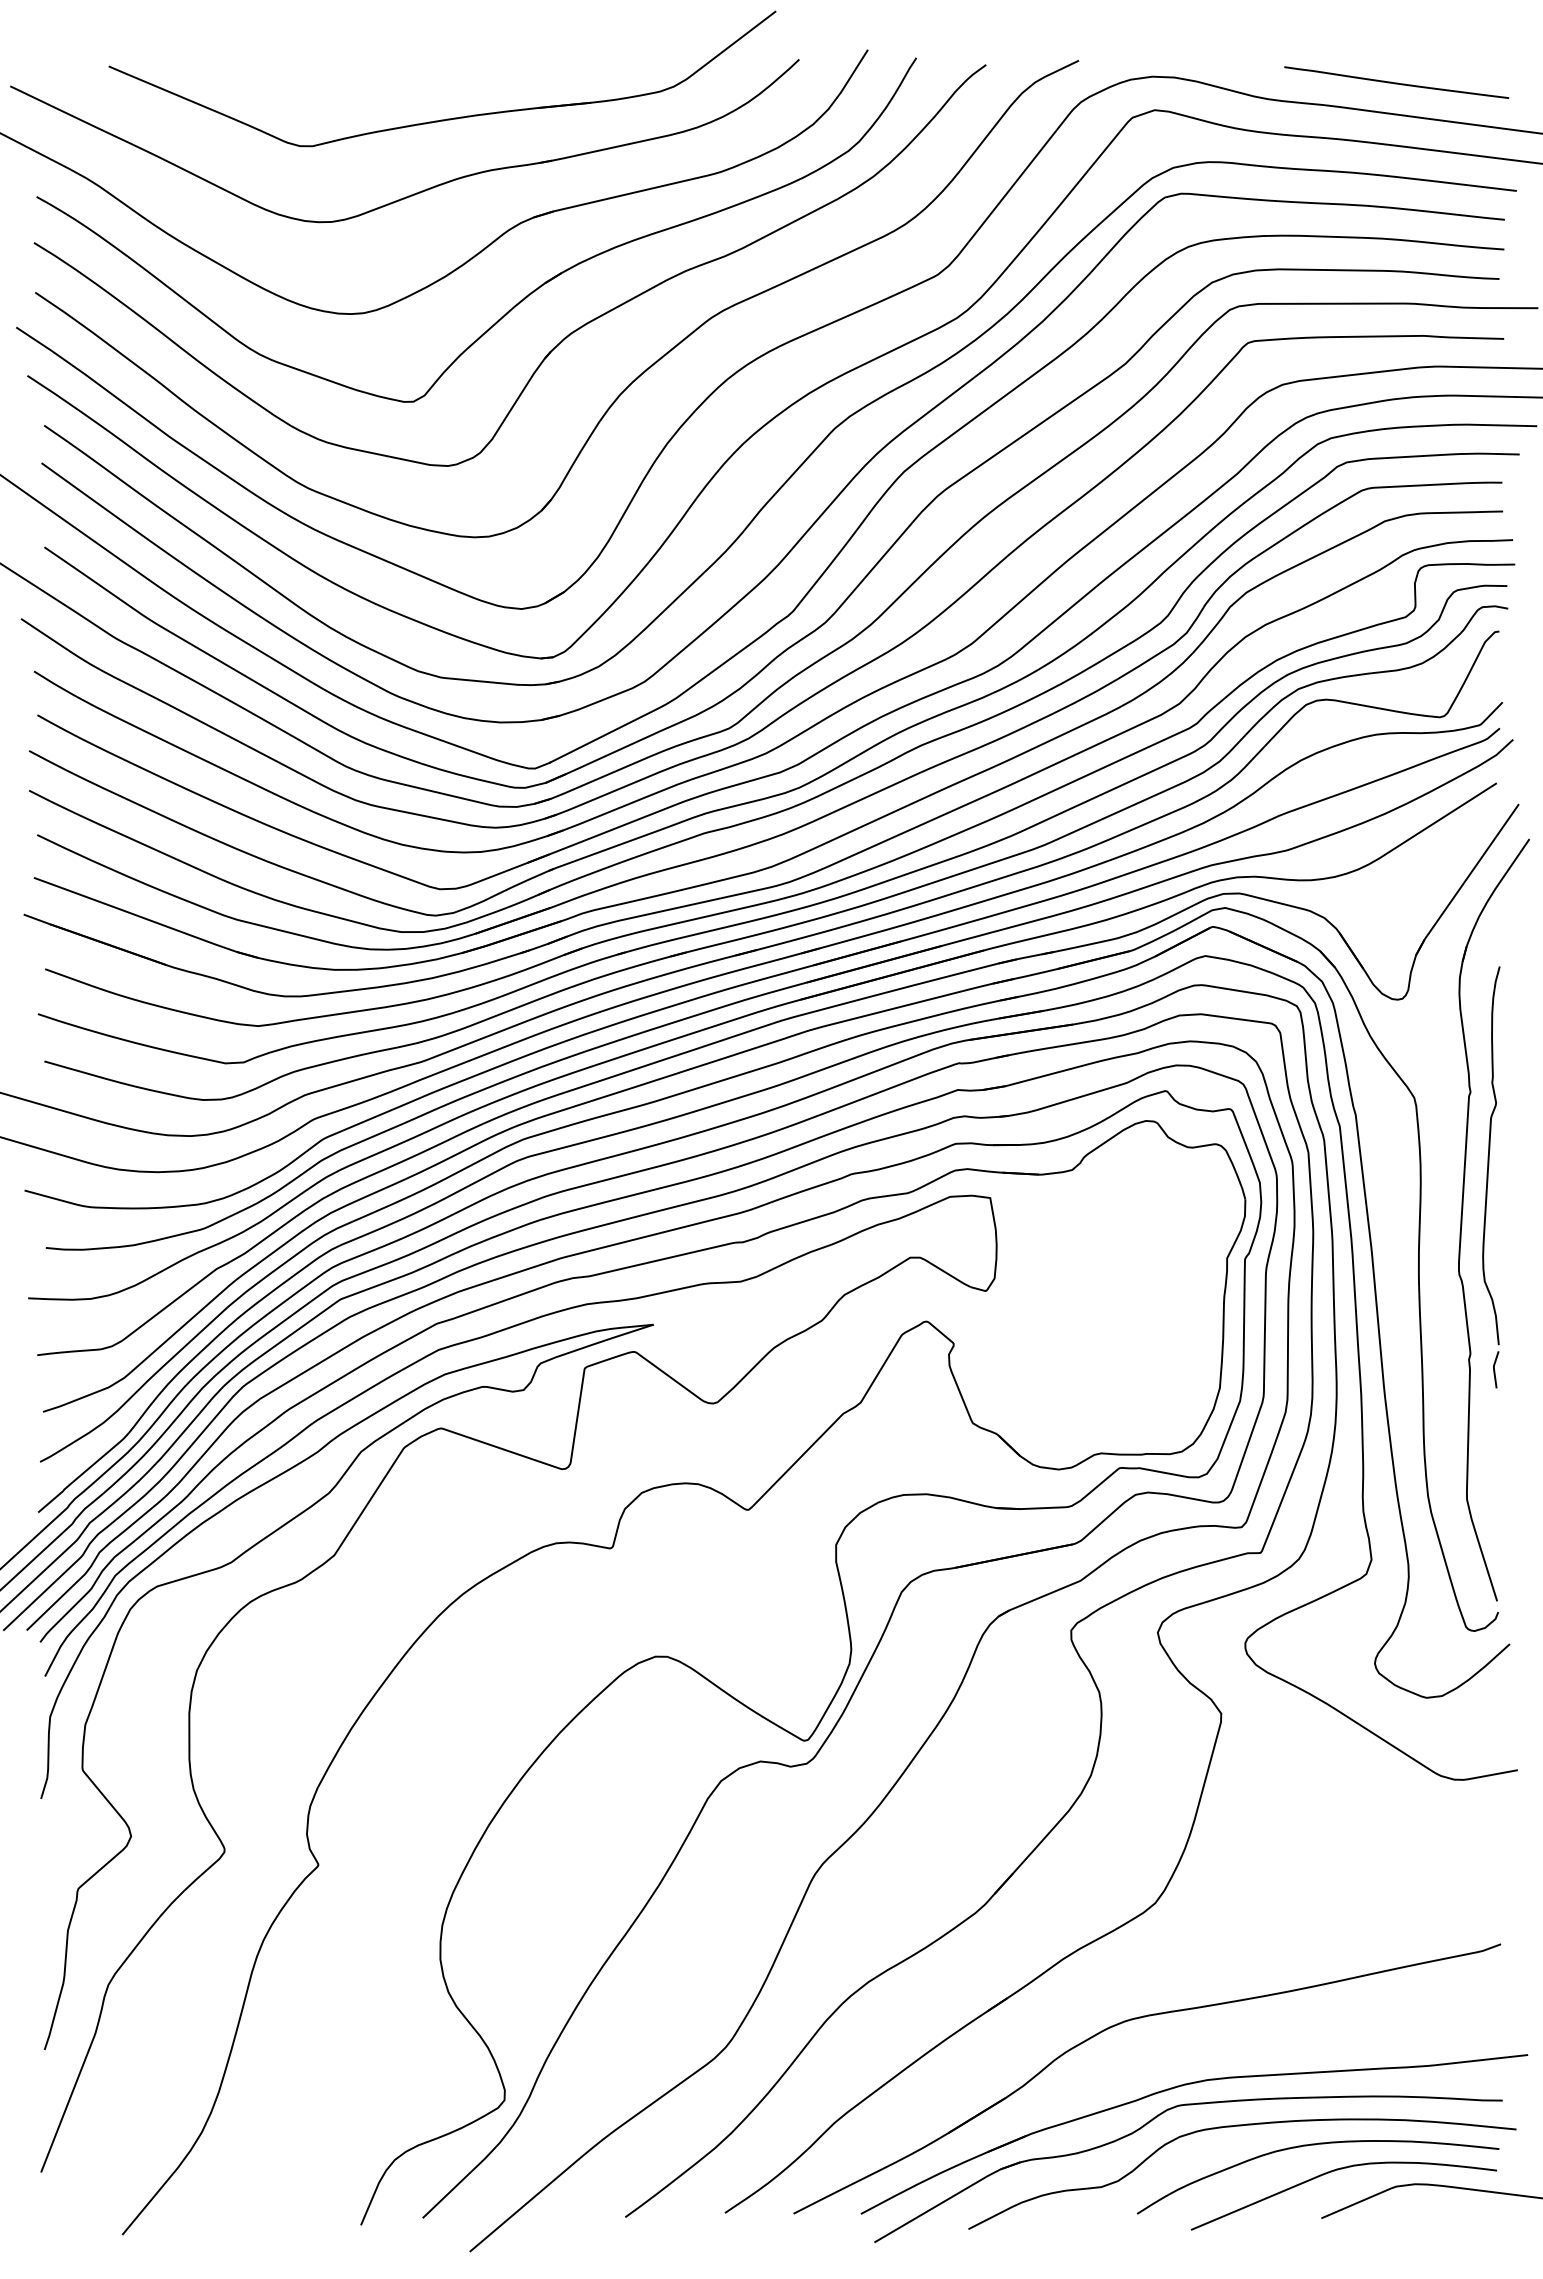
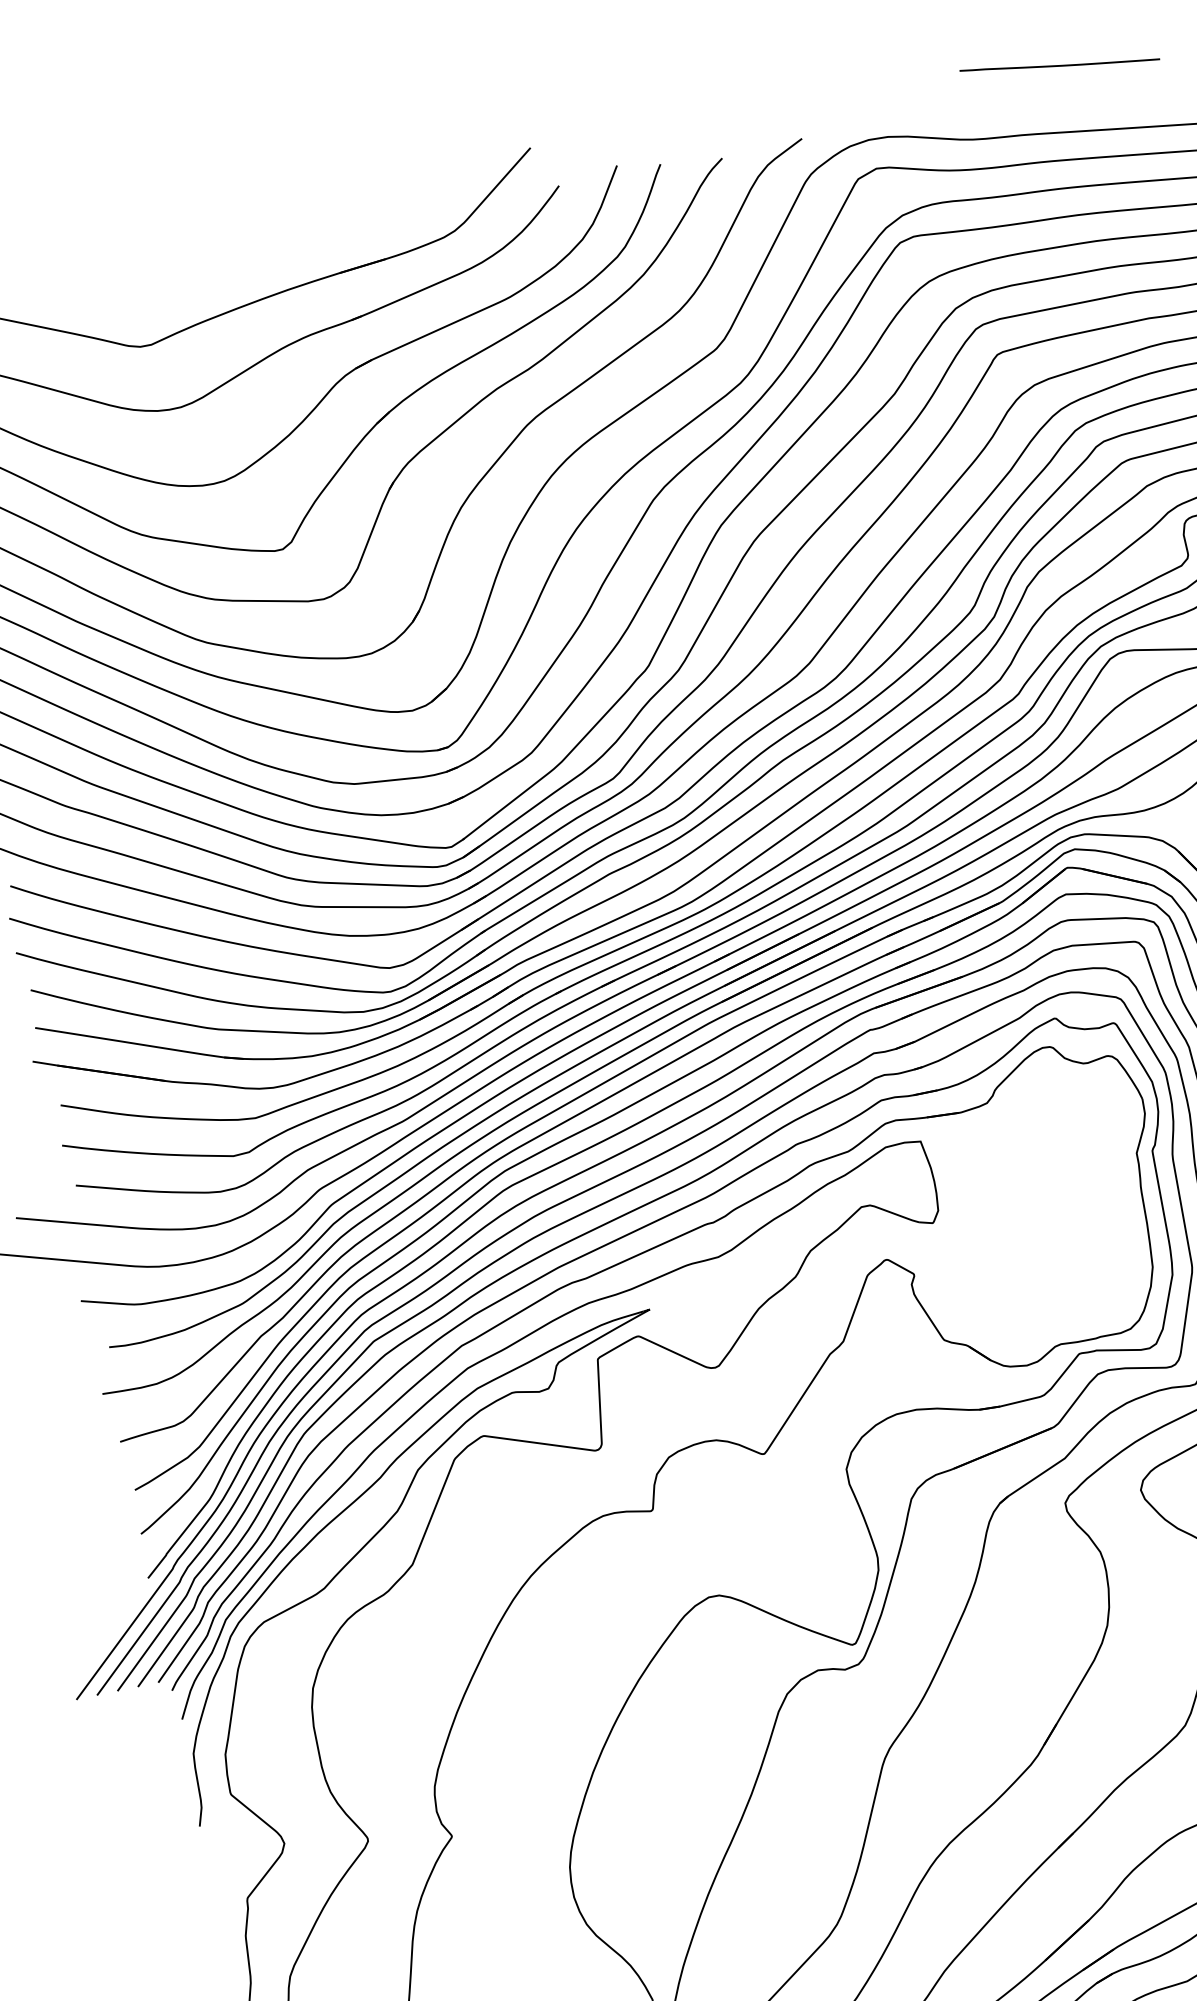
curve: (1396, 82) -> (1059, 65), moved

